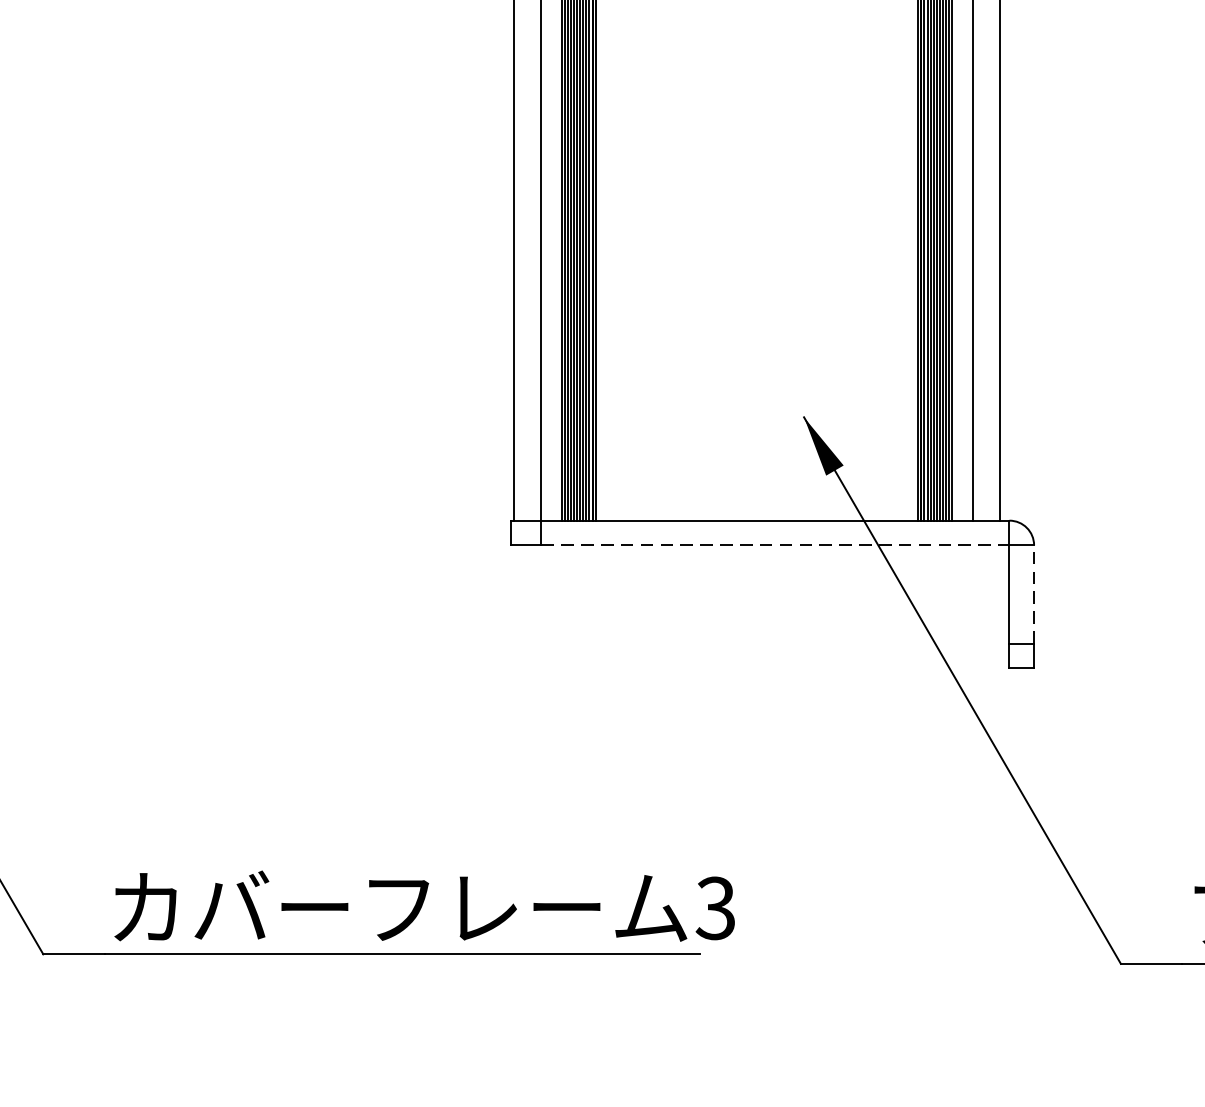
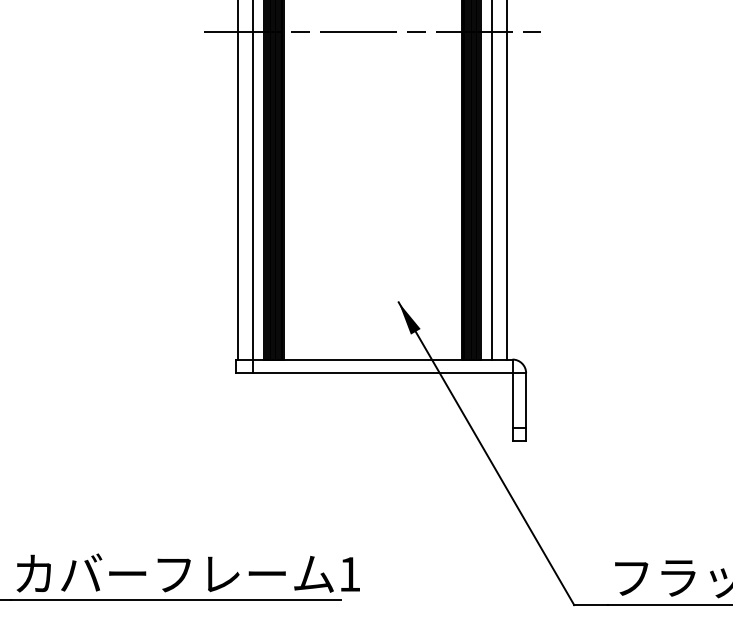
line: (774, 545) -> (382, 373), dashed -> solid
line: (1034, 594) -> (526, 400), dashed -> solid
text: (715, 906) -> (349, 573), 3 -> 1

